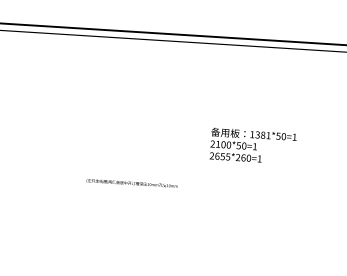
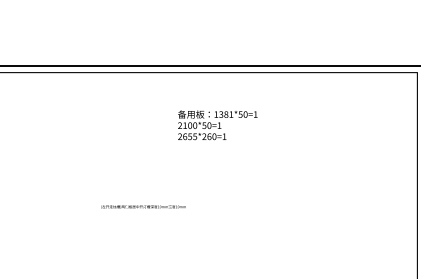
text: (252, 146) -> (217, 125), moved

